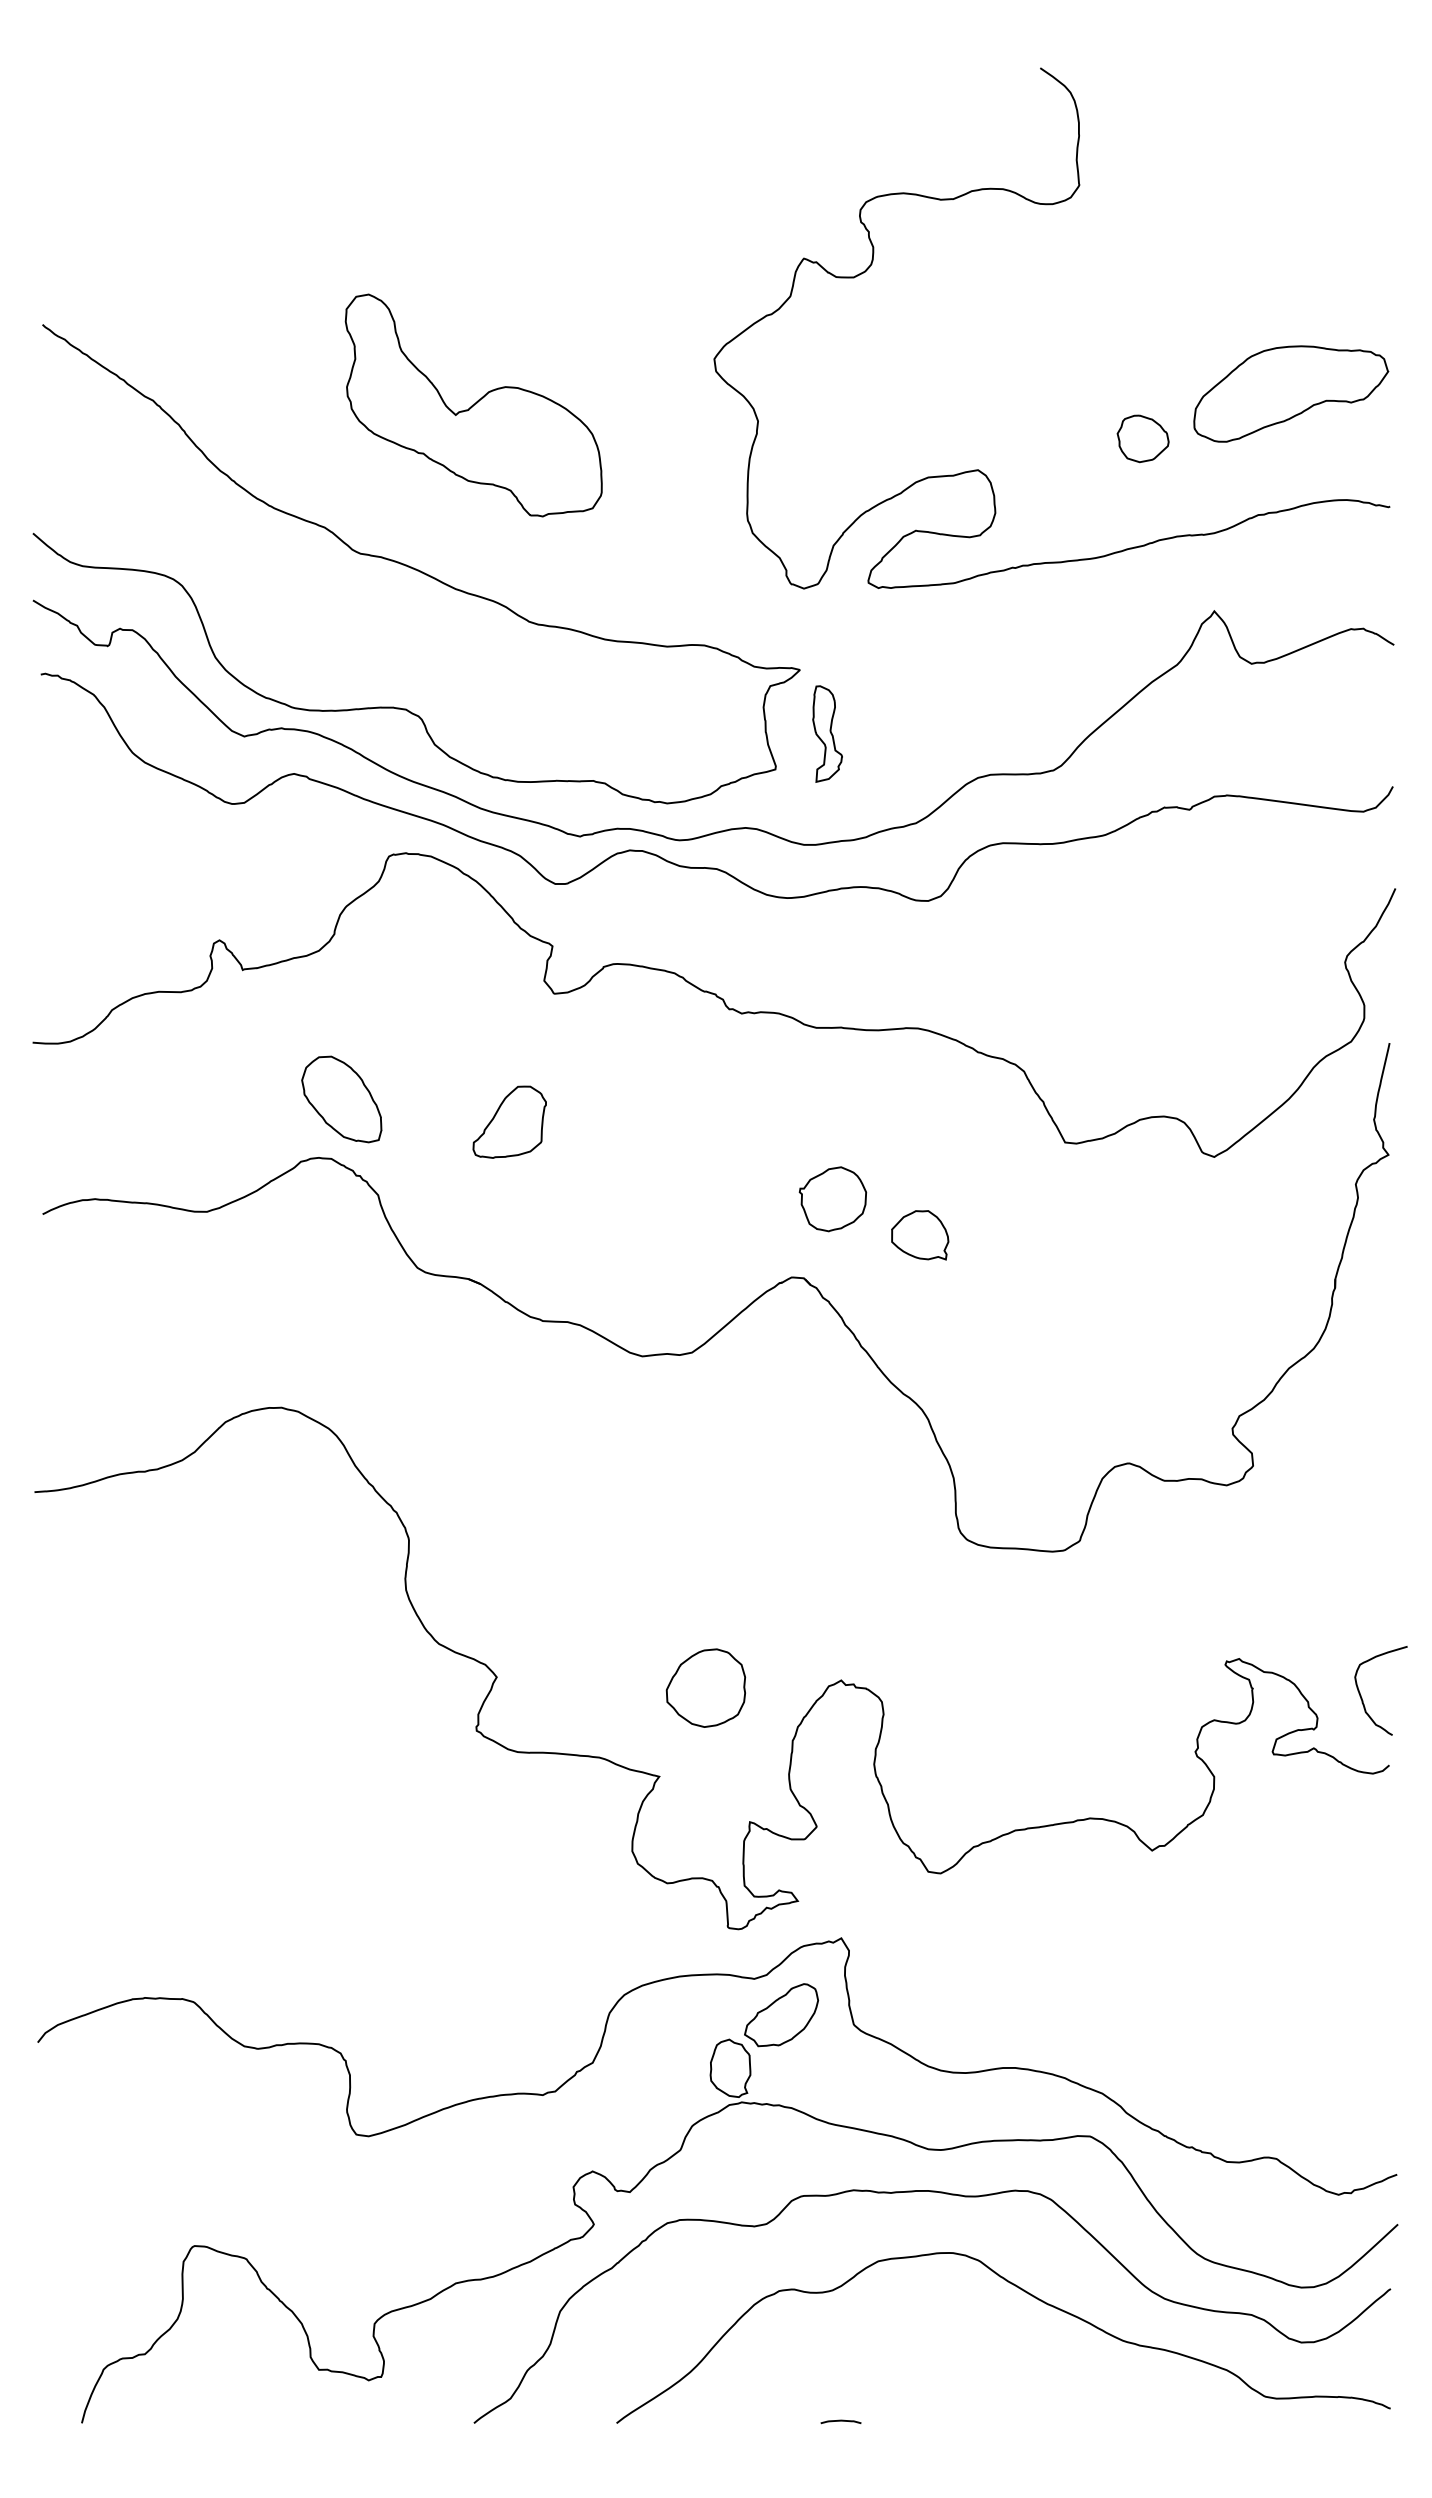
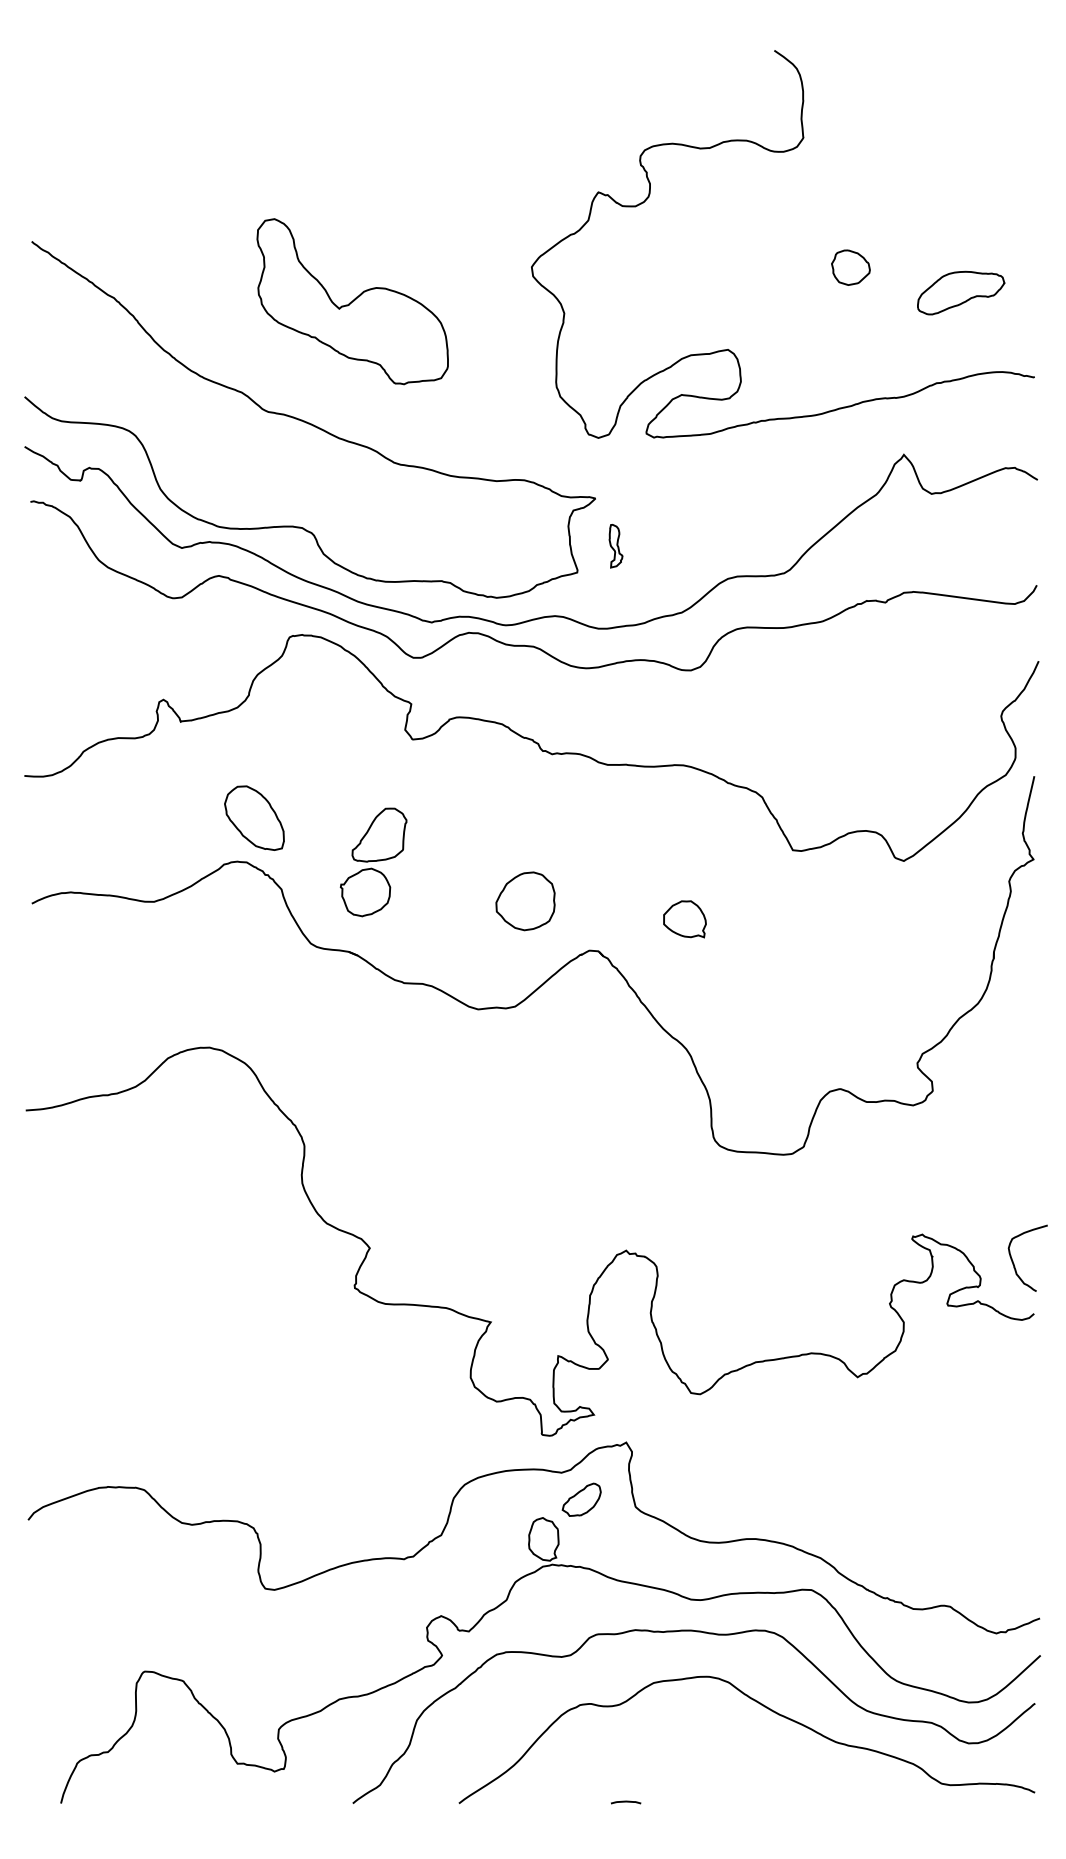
part: (1291, 393) -> (961, 292), size x0.6
part: (1142, 438) -> (850, 267), moved
part: (827, 733) -> (615, 545), size x0.6
part: (832, 1199) -> (365, 892), moved
part: (705, 1687) -> (525, 900), moved
part: (781, 2015) -> (581, 1500), size x0.7

